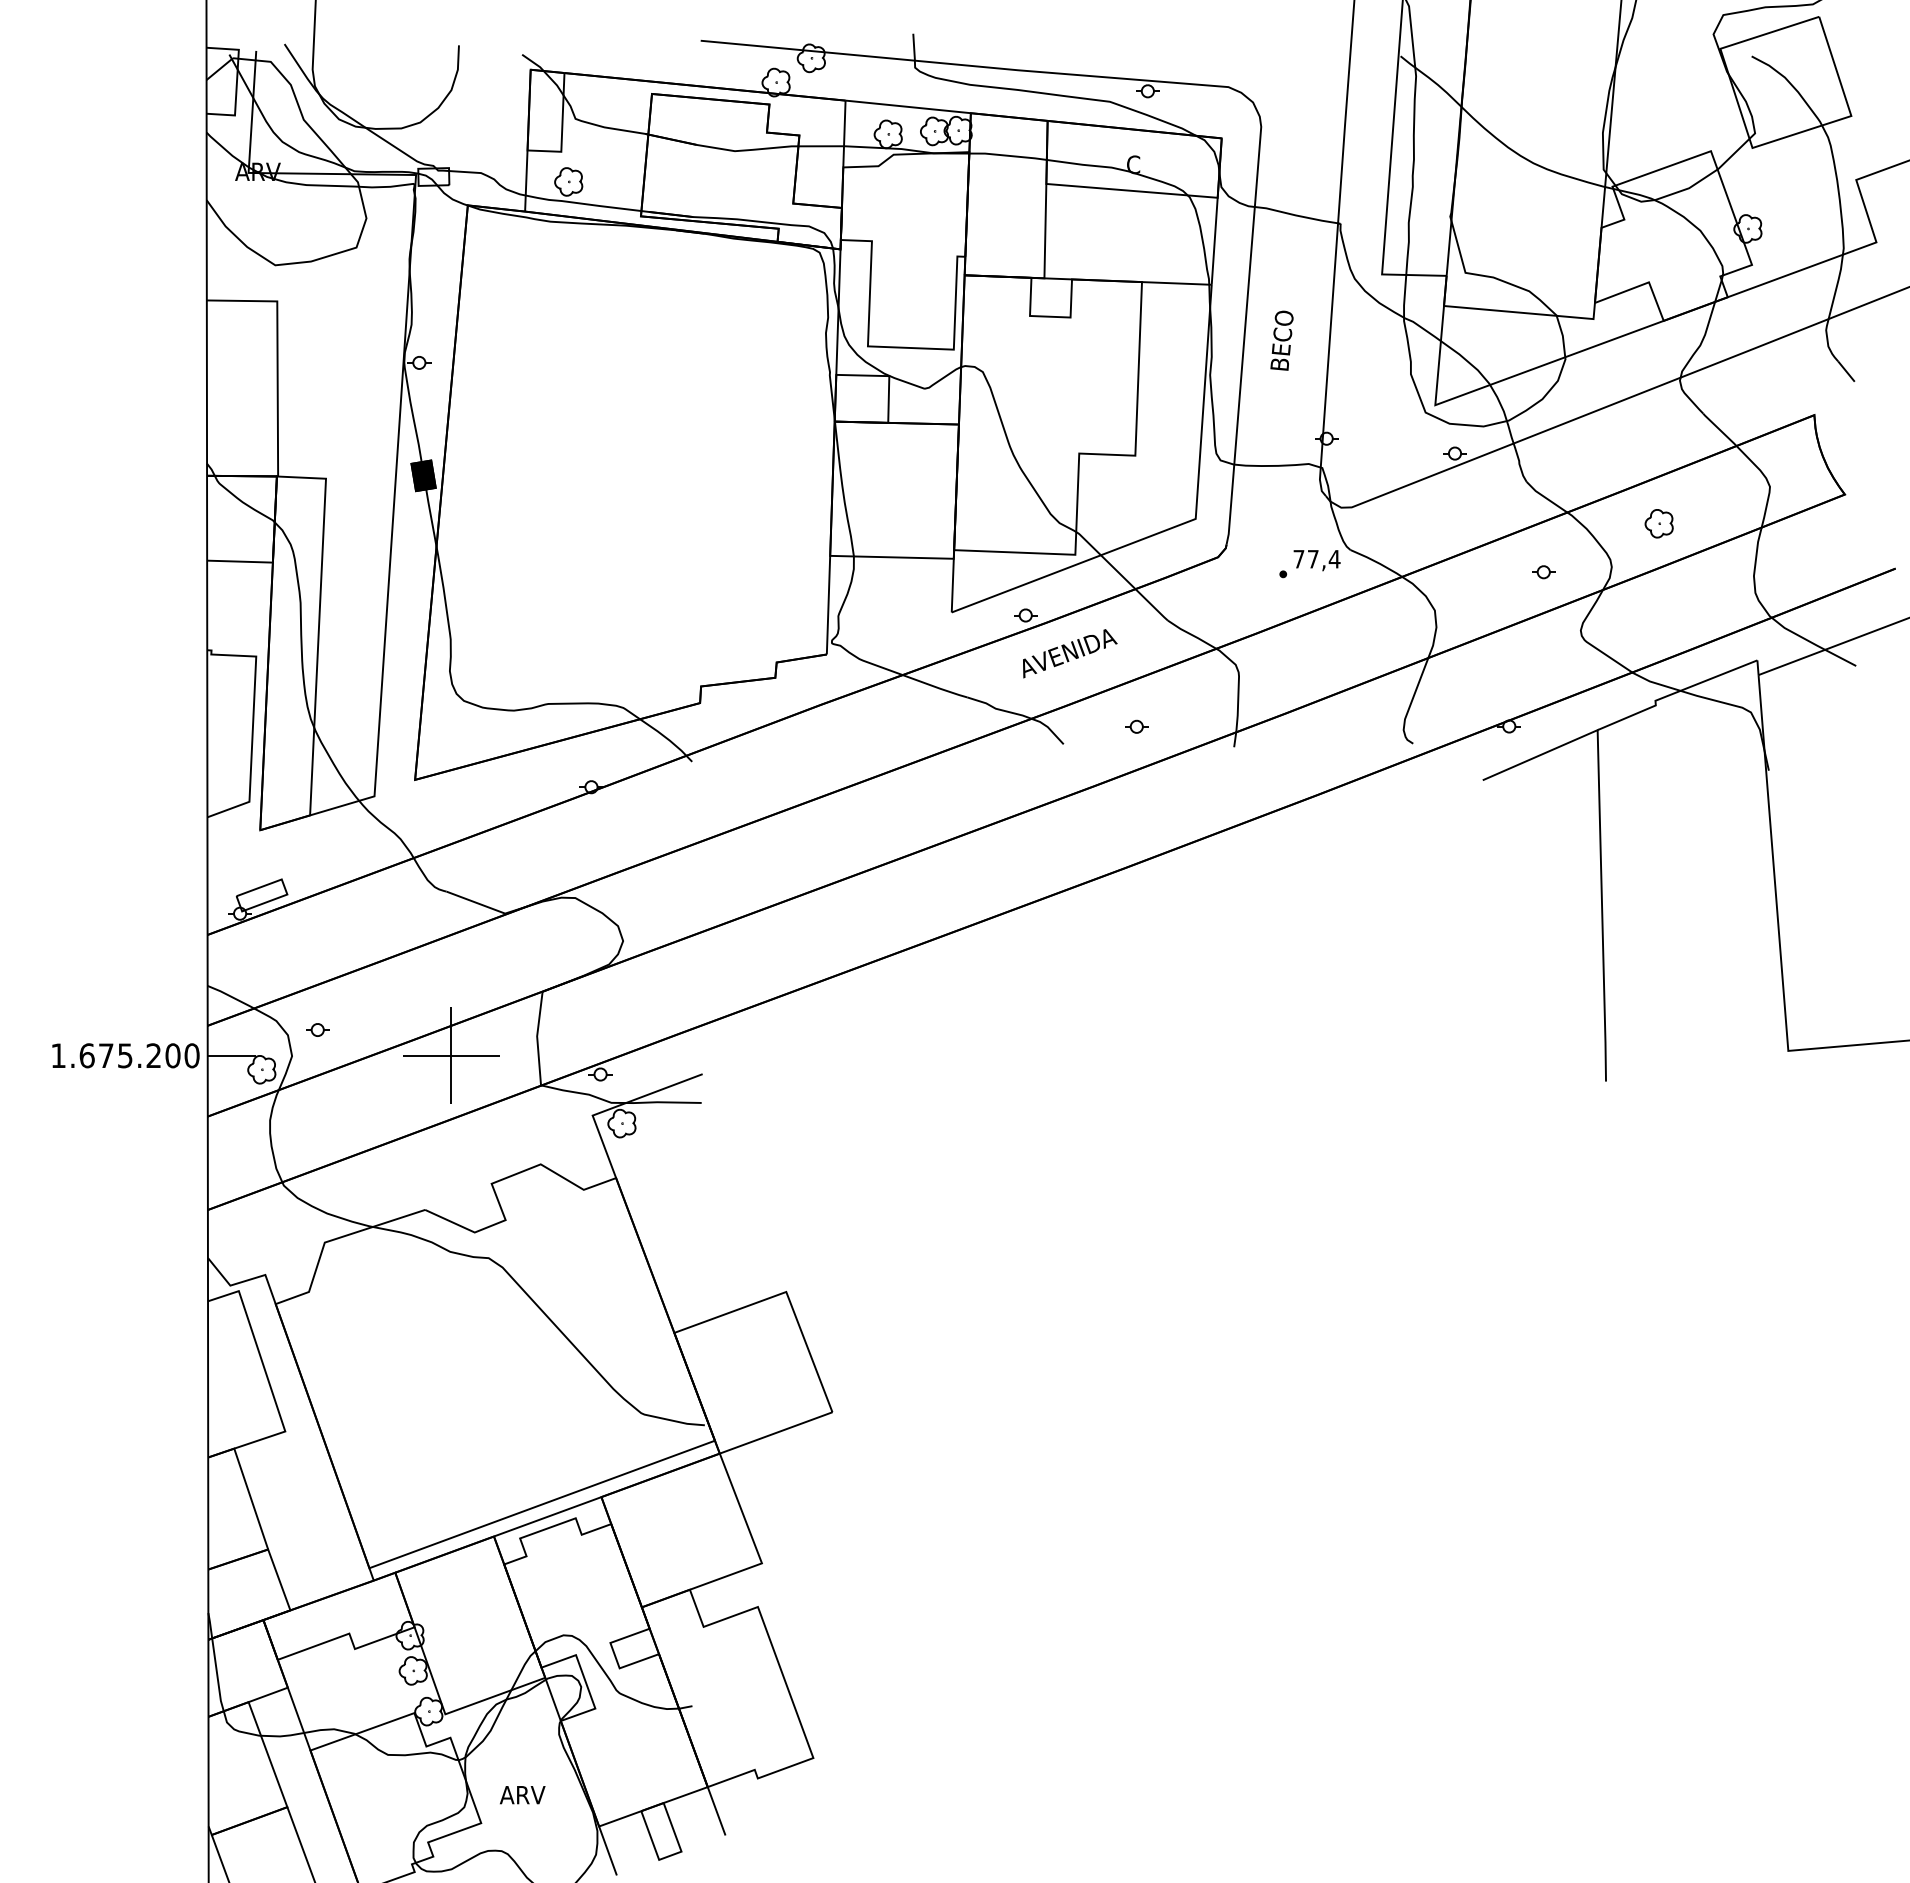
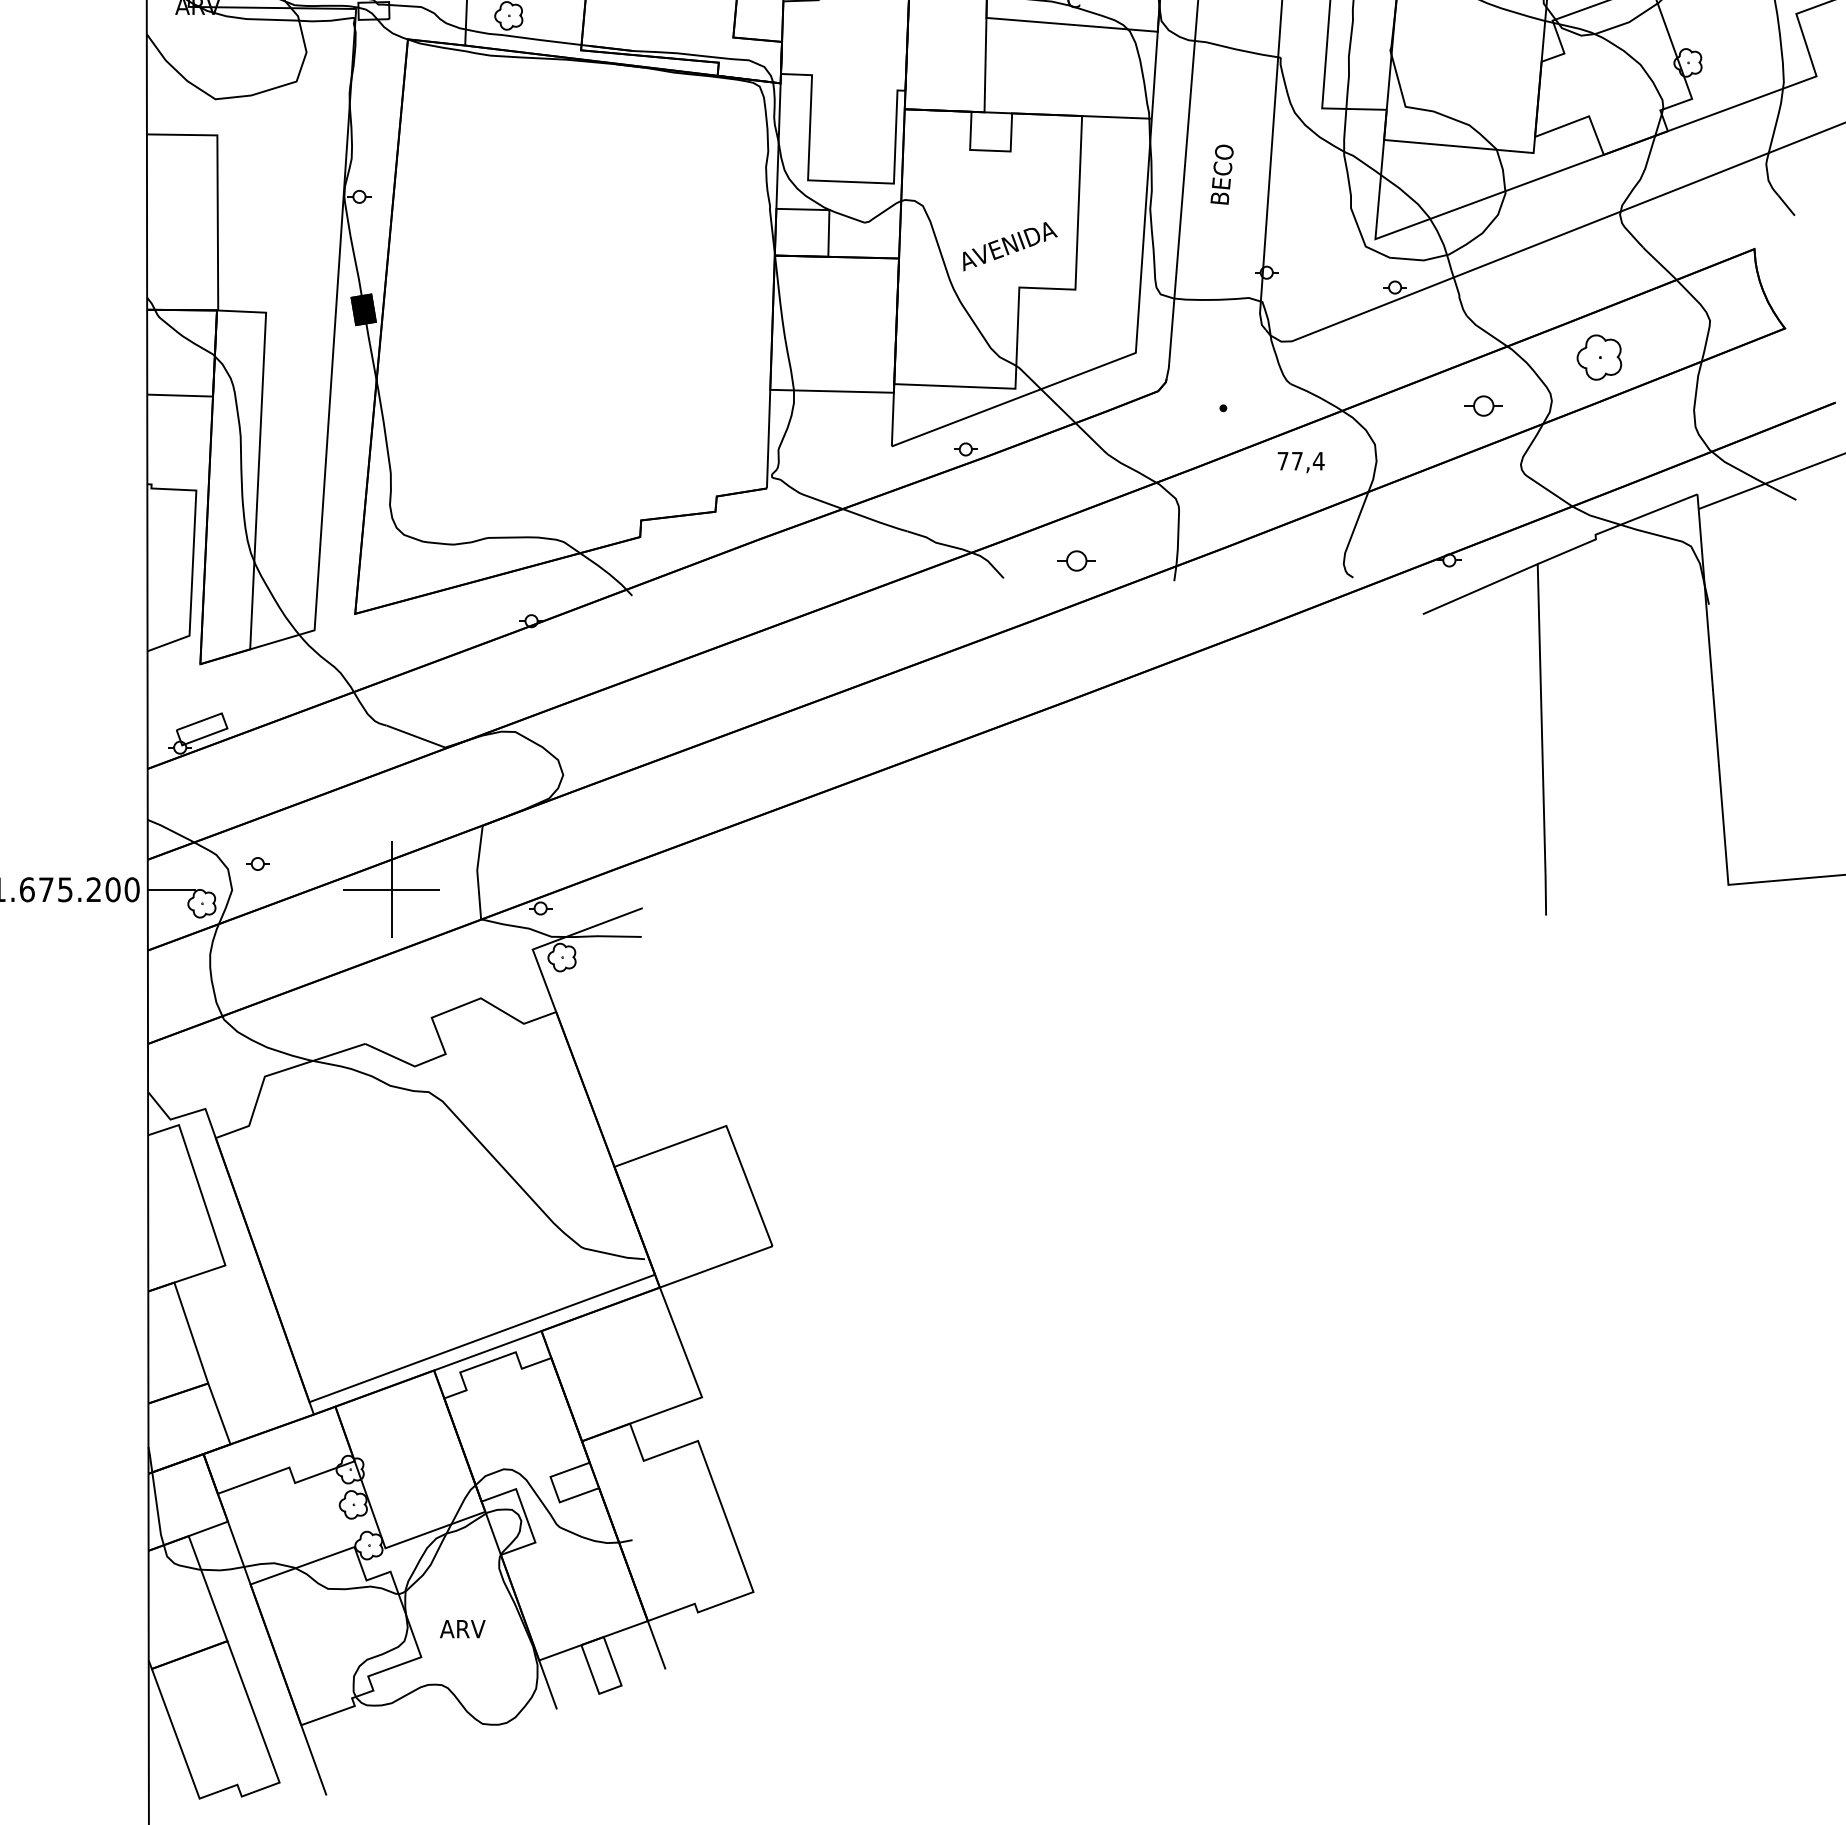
part: (1658, 523) -> (1598, 357), size x1.6
text: (1316, 560) -> (1300, 462), moved
part: (1543, 572) -> (1483, 406), size x1.6
text: (1070, 653) -> (1010, 246), moved
part: (1136, 726) -> (1076, 560), size x1.6

